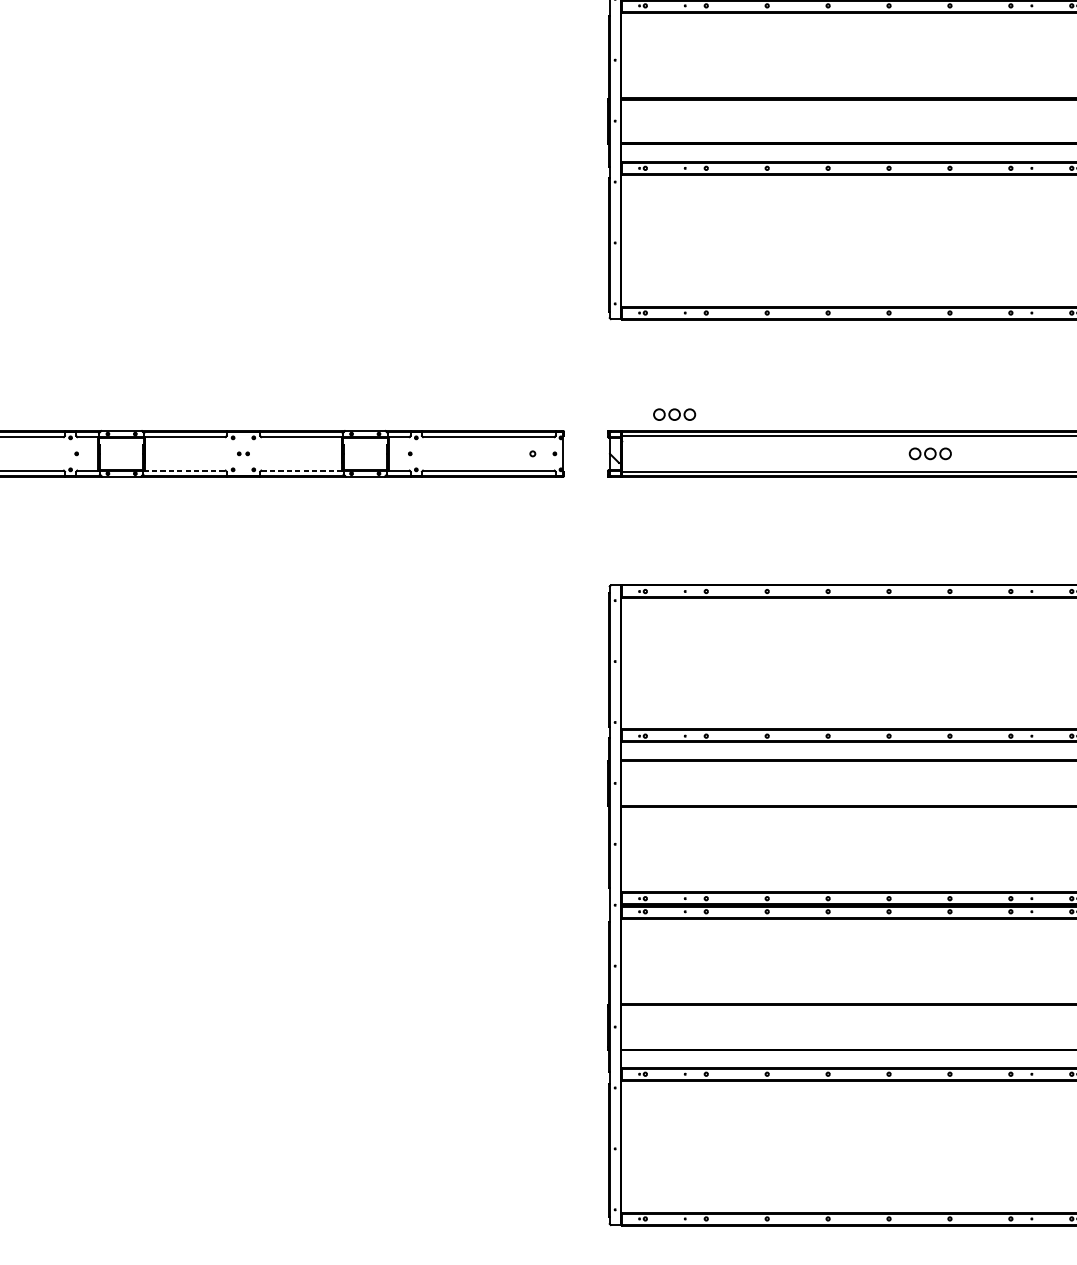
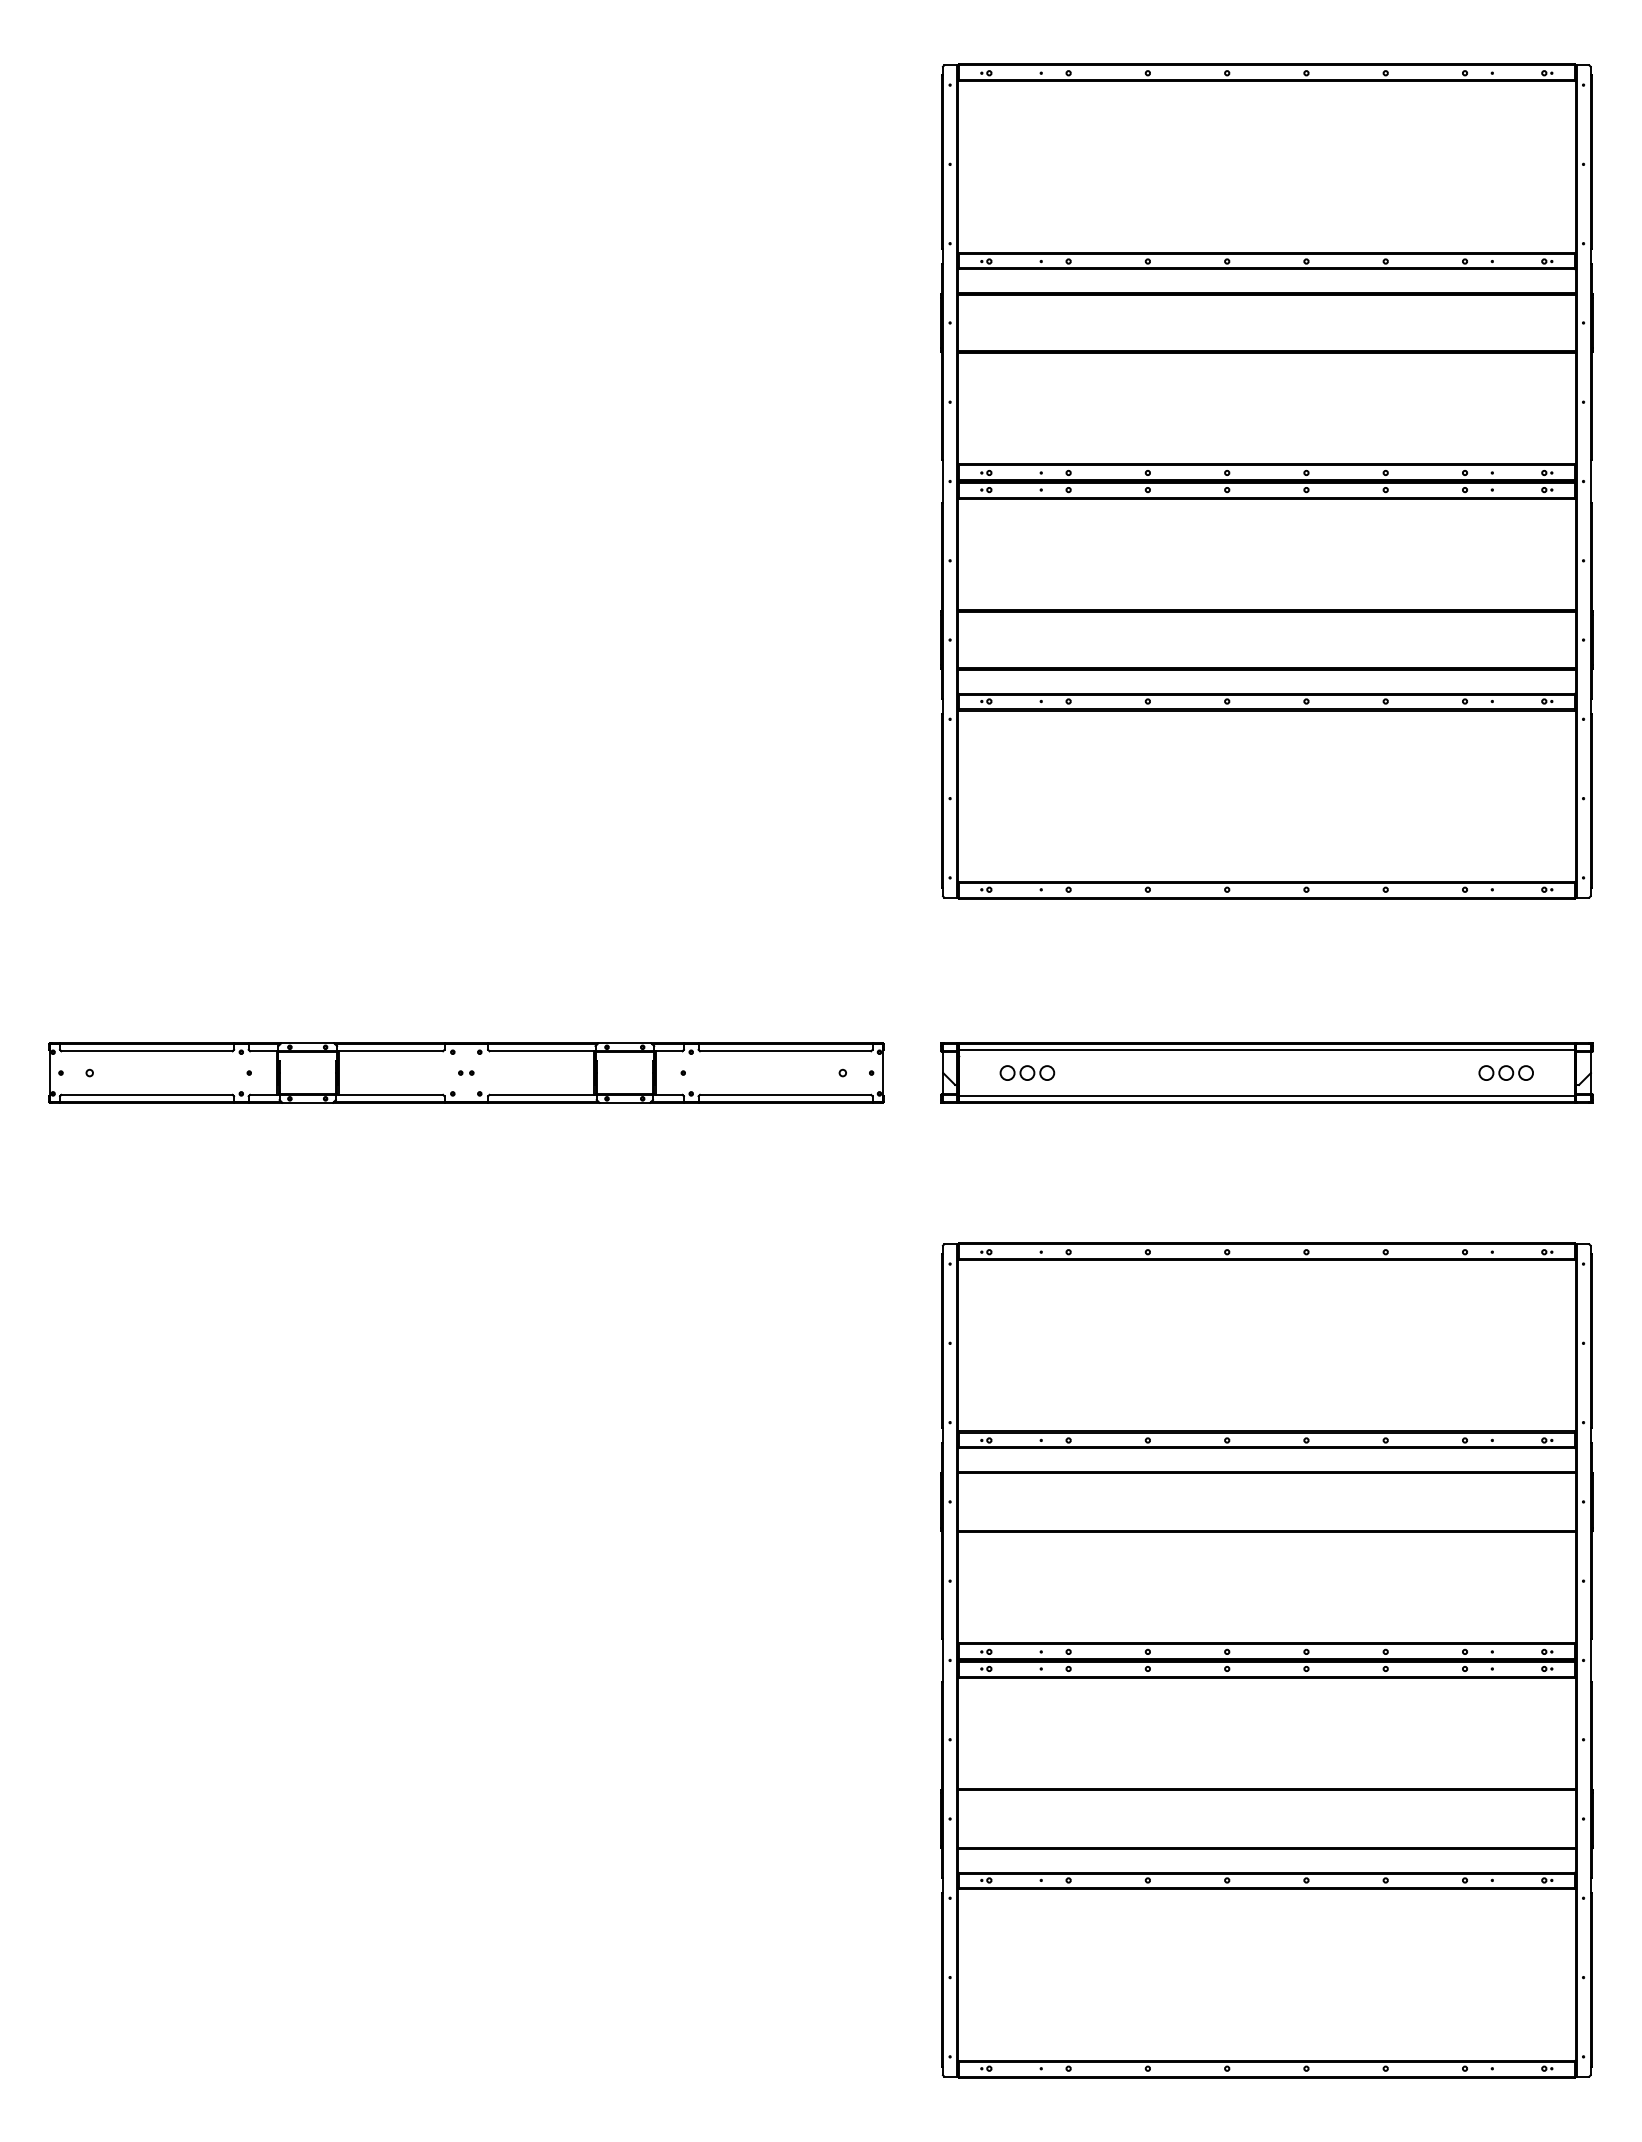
part: (674, 414) -> (1027, 1072), moved
part: (929, 453) -> (1505, 1072), moved
line: (184, 470) -> (389, 1094), dashed -> solid
line: (302, 470) -> (543, 1094), dashed -> solid

